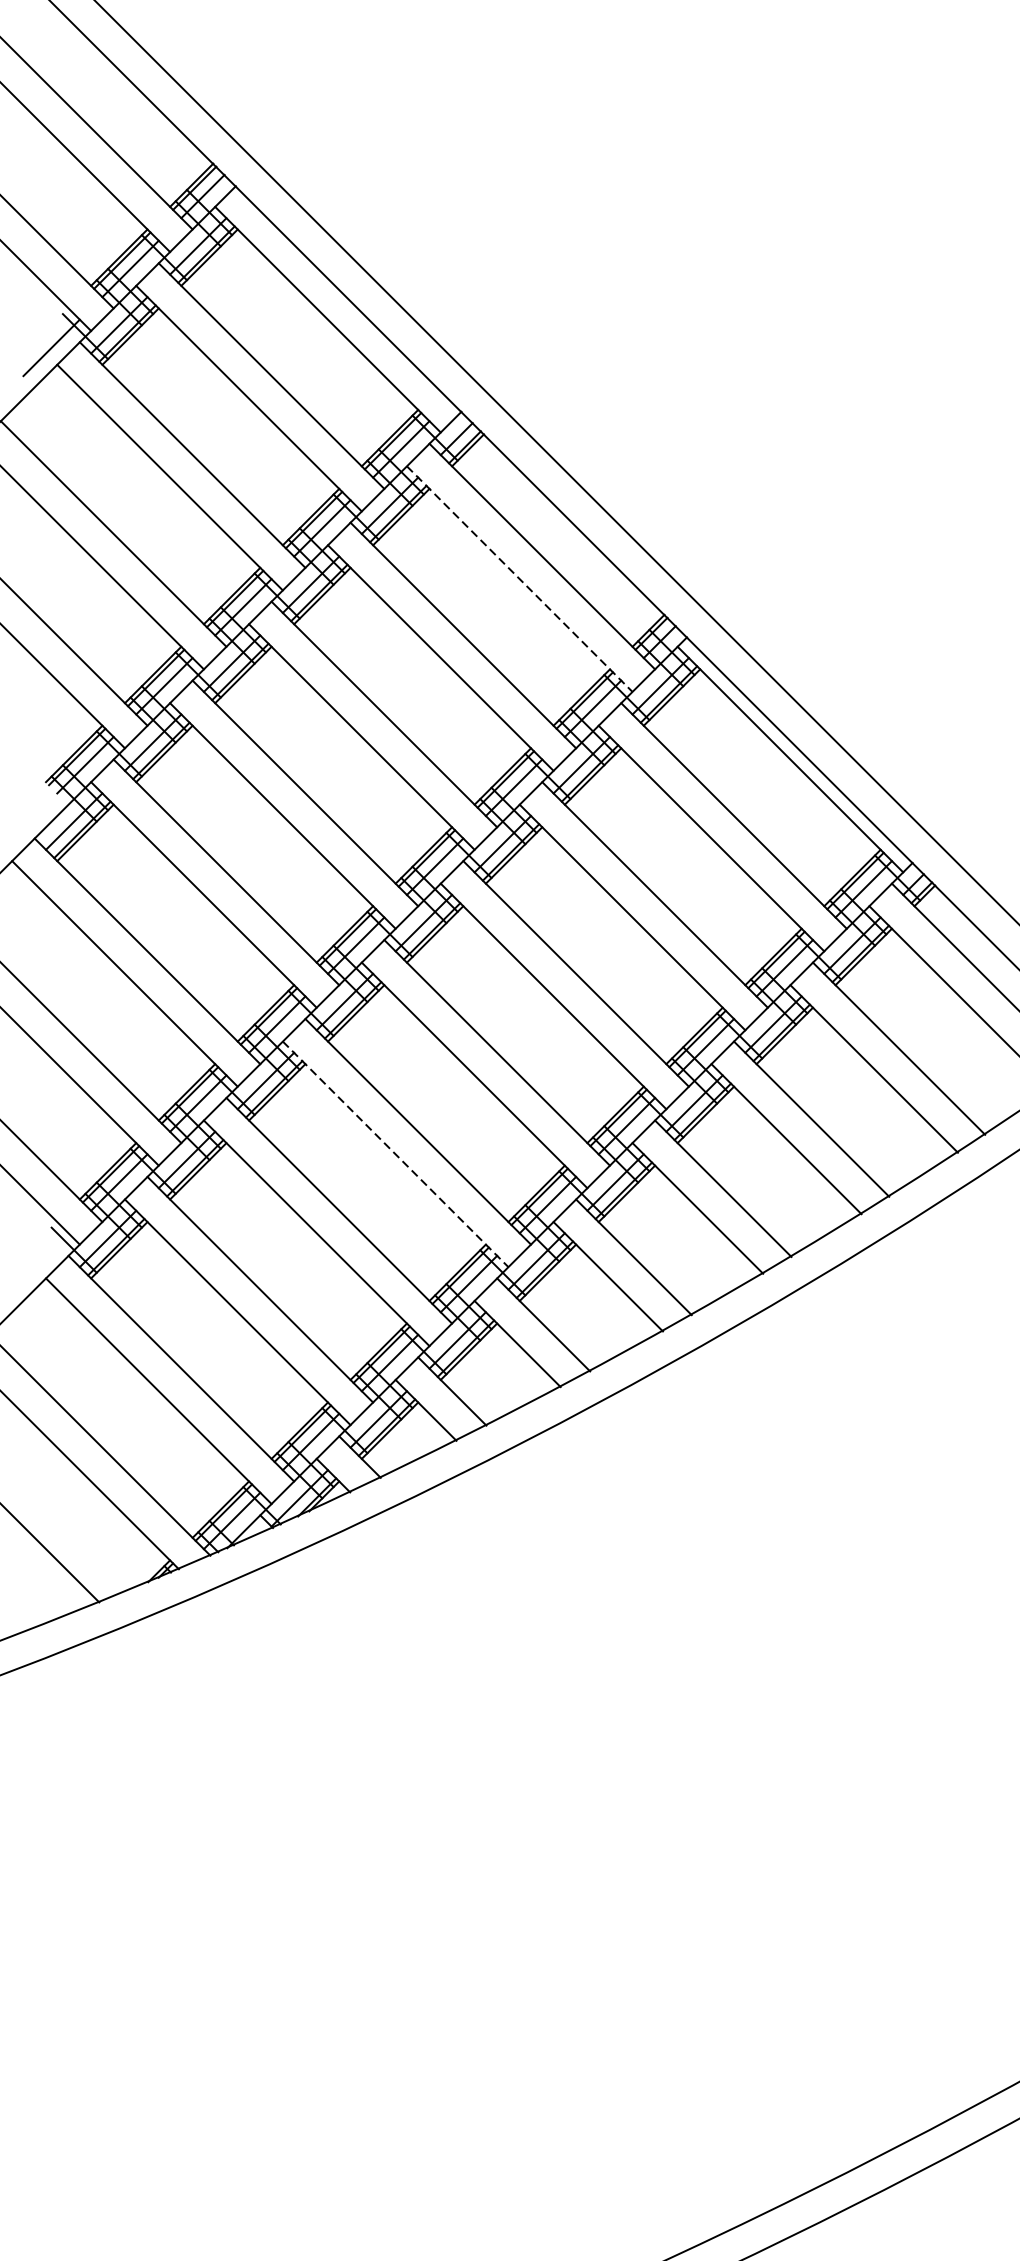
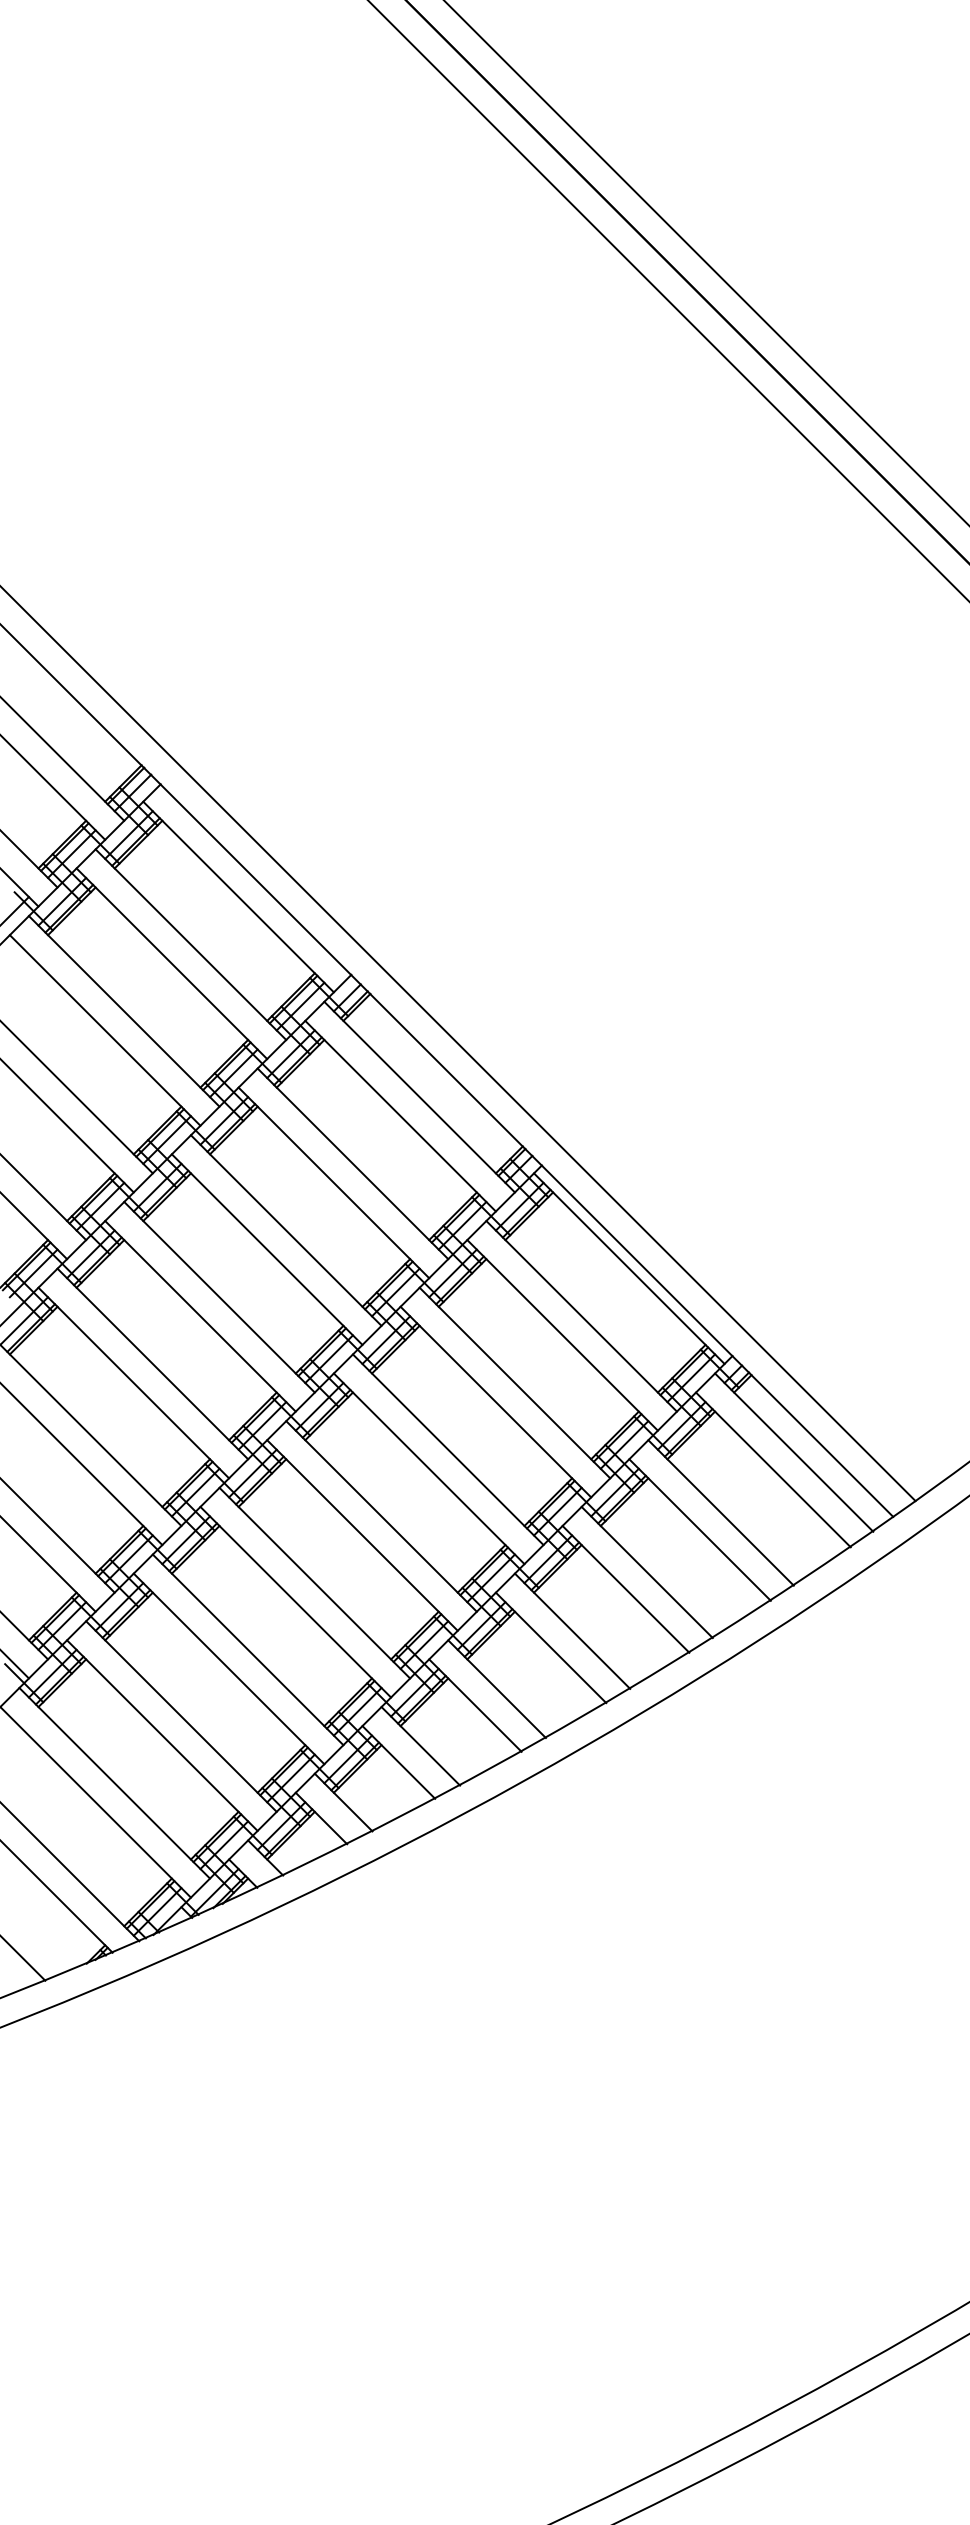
line: (519, 579) -> (400, 1116), dashed -> solid
line: (395, 1154) -> (295, 1602), dashed -> solid

